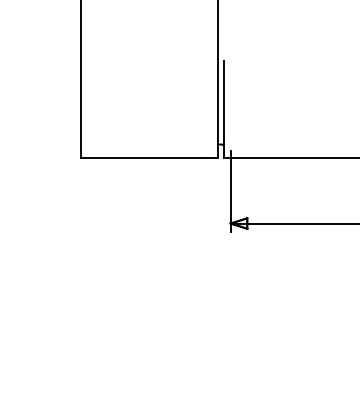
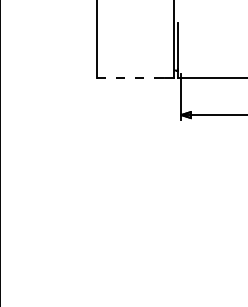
line: (142, 156) -> (131, 77), solid -> dashed

